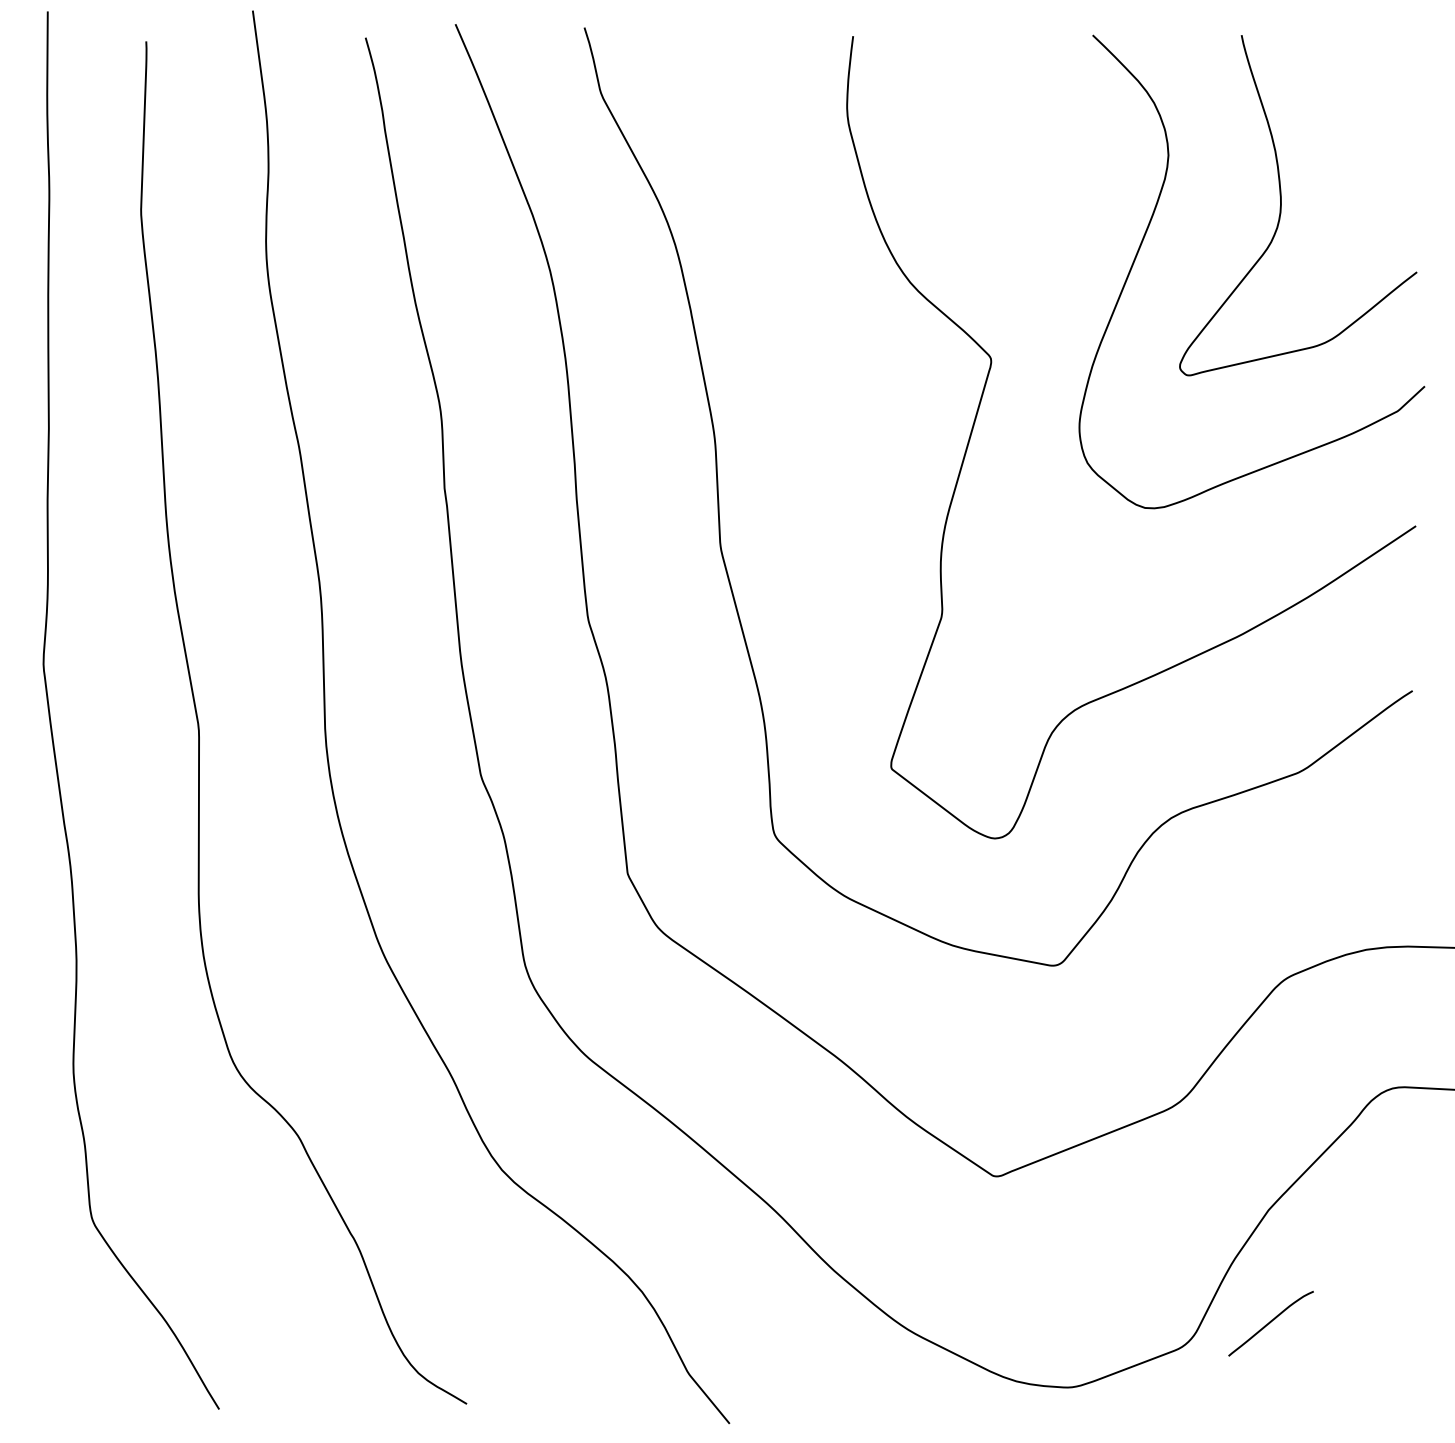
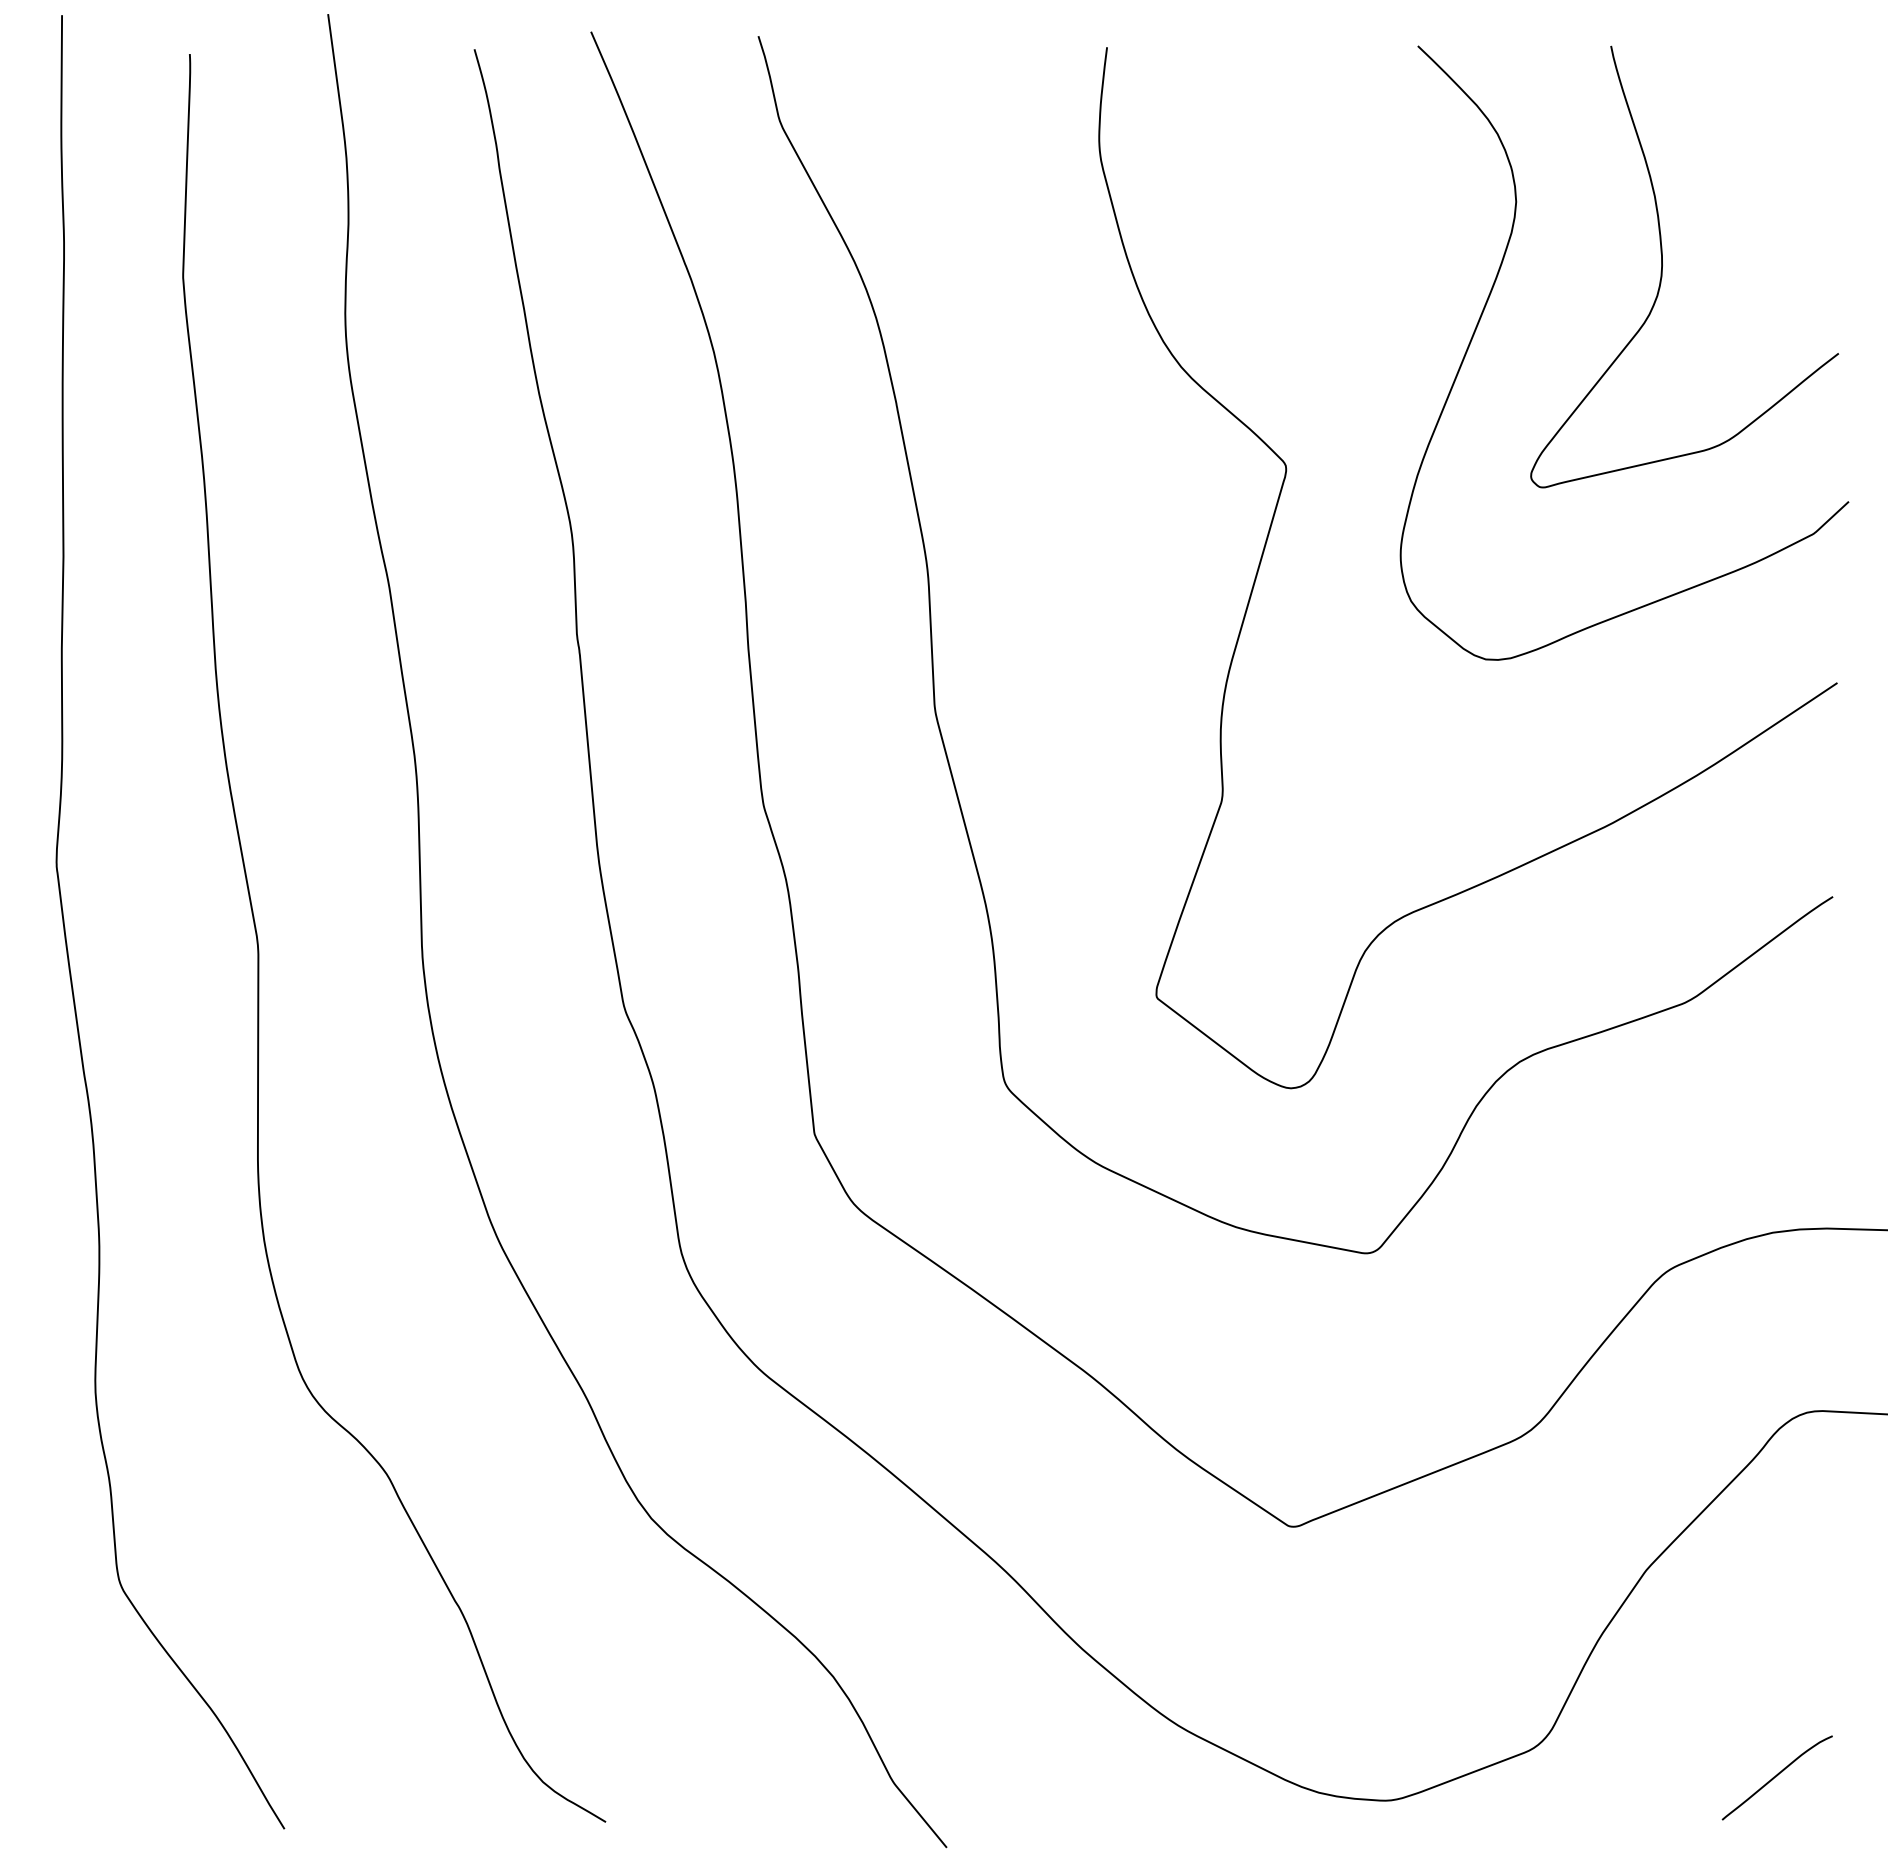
curve: (1270, 1322) -> (1776, 1776), moved

